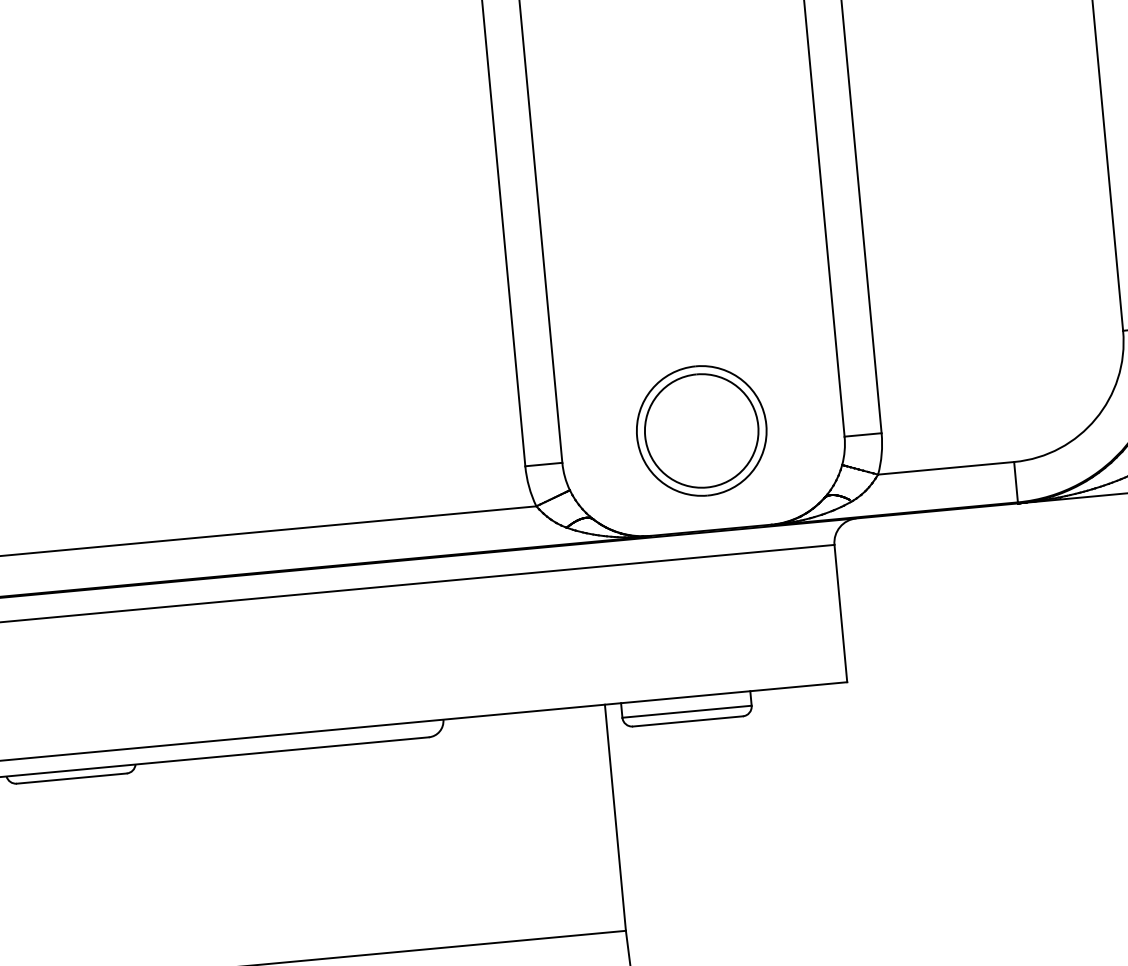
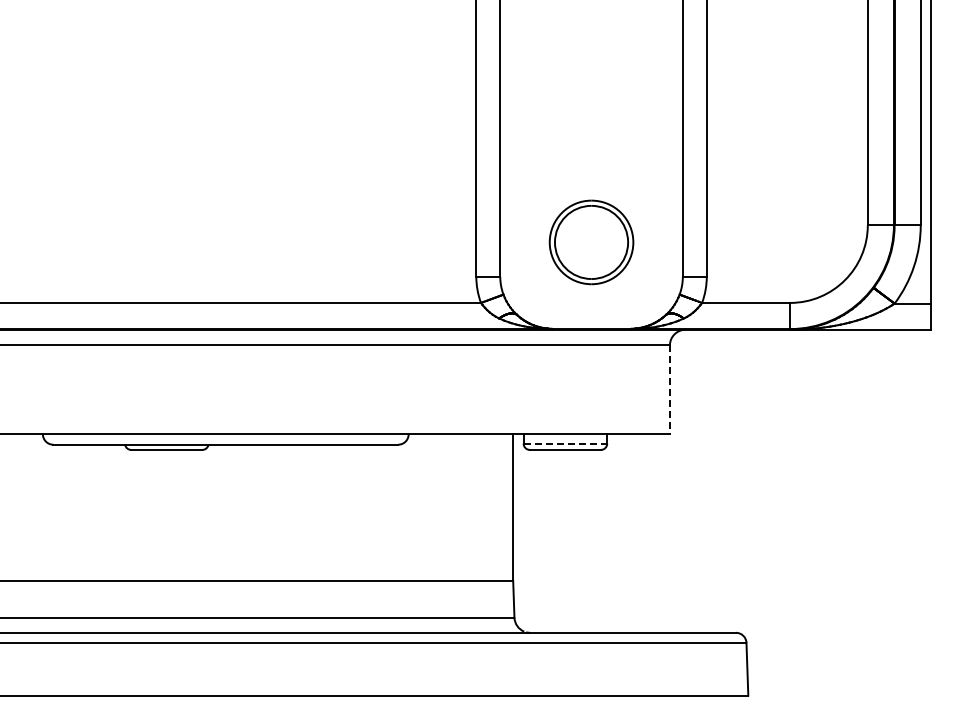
part: (701, 431) -> (591, 242), moved
line: (840, 614) -> (669, 390), solid -> dashed
line: (687, 711) -> (565, 443), solid -> dashed

